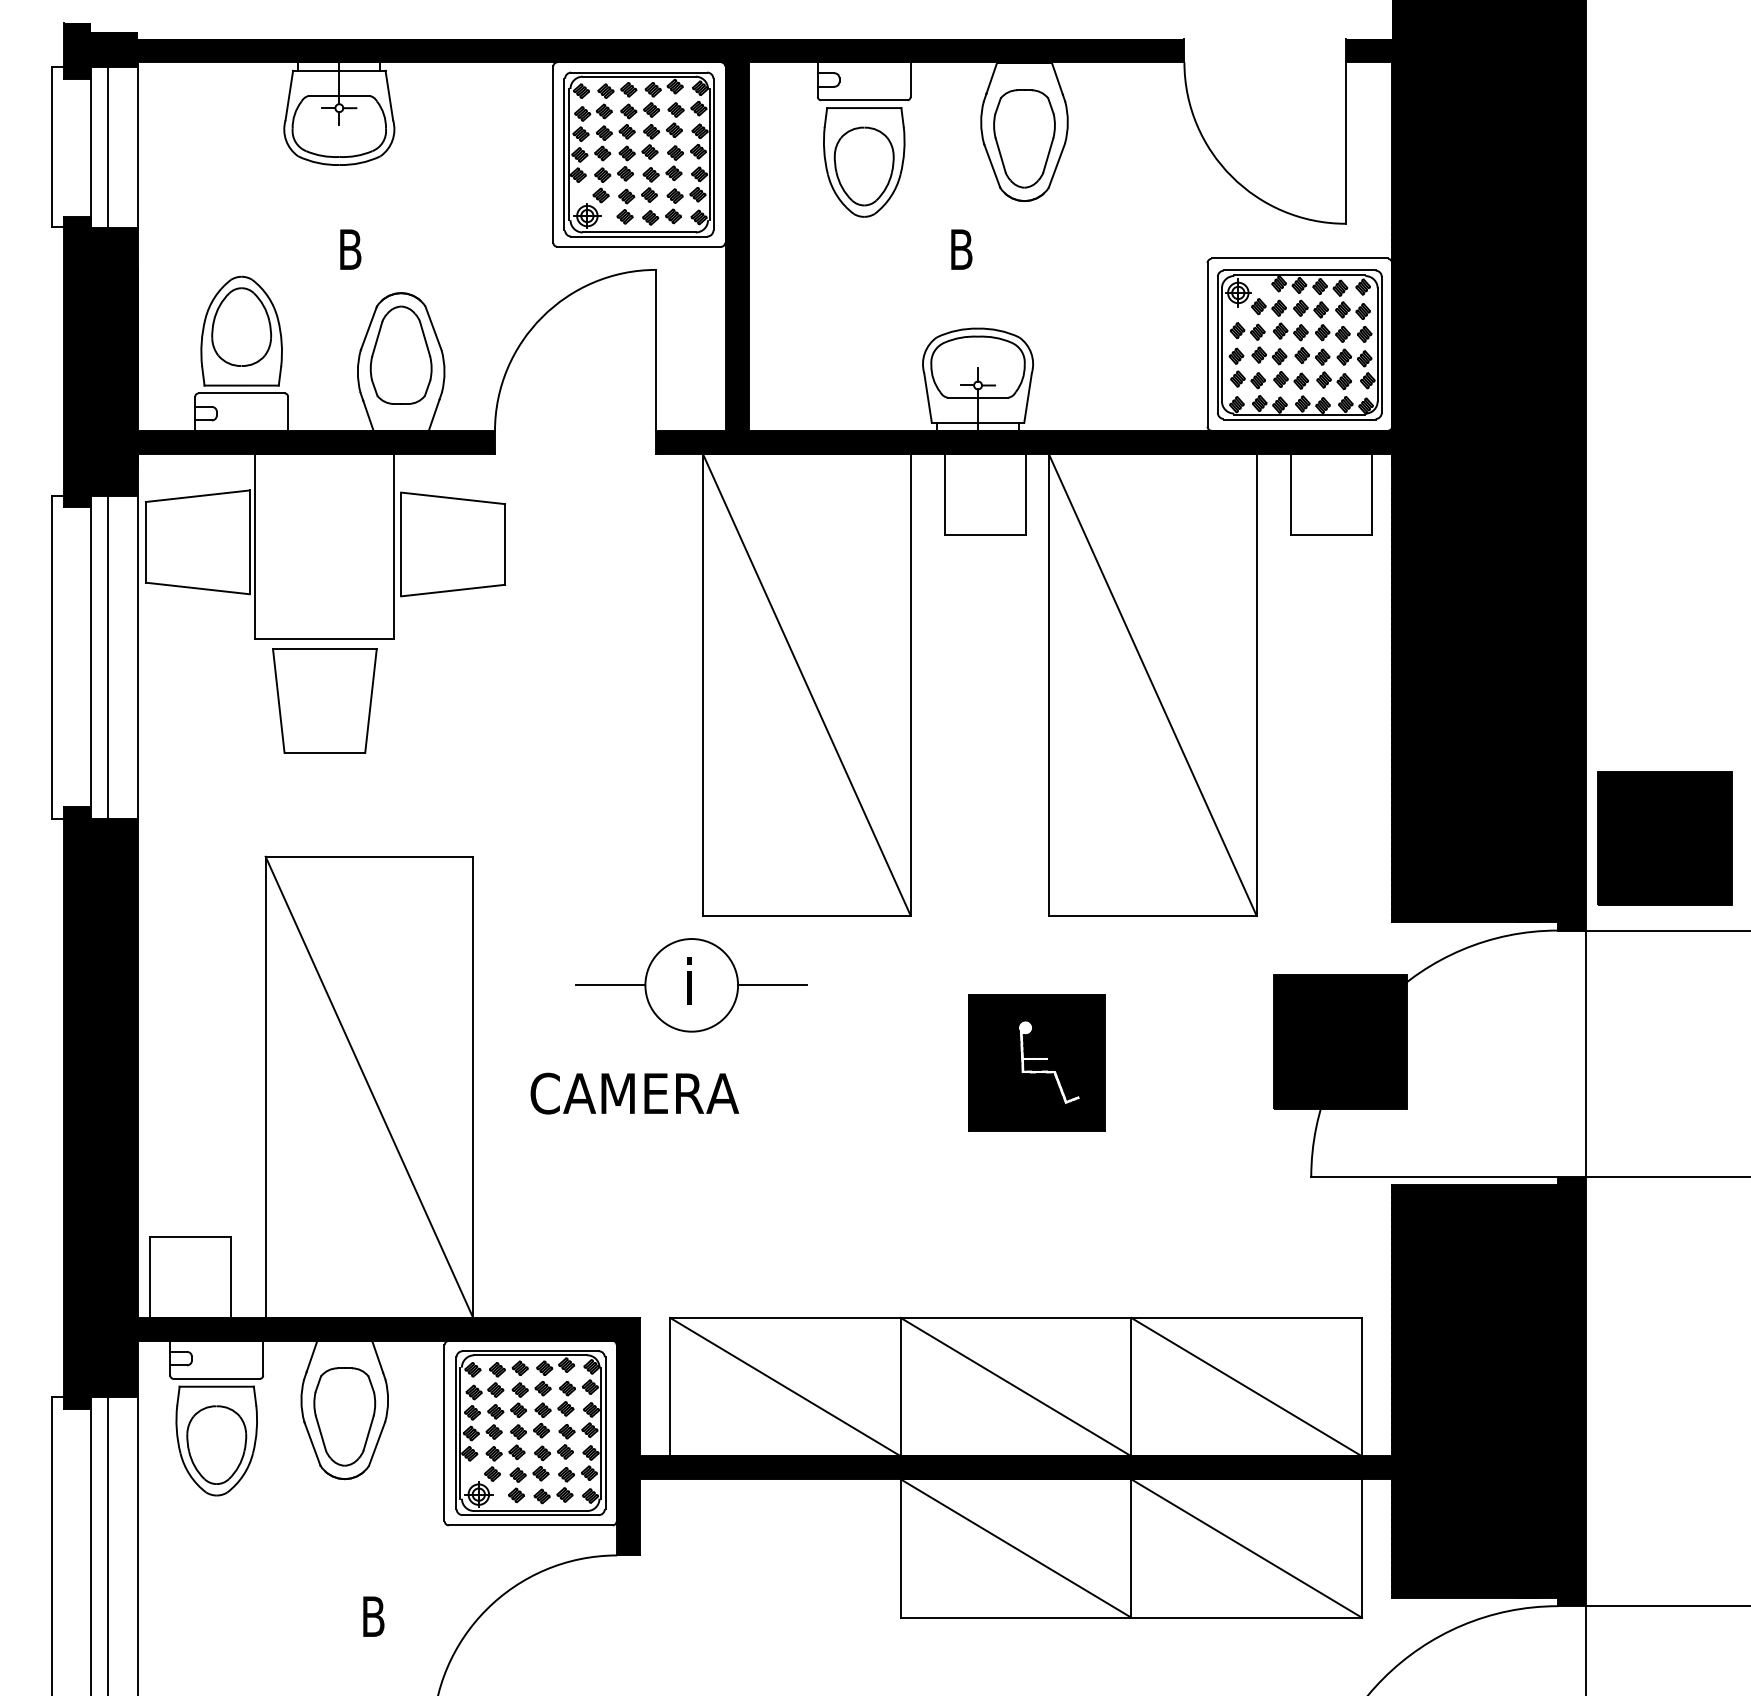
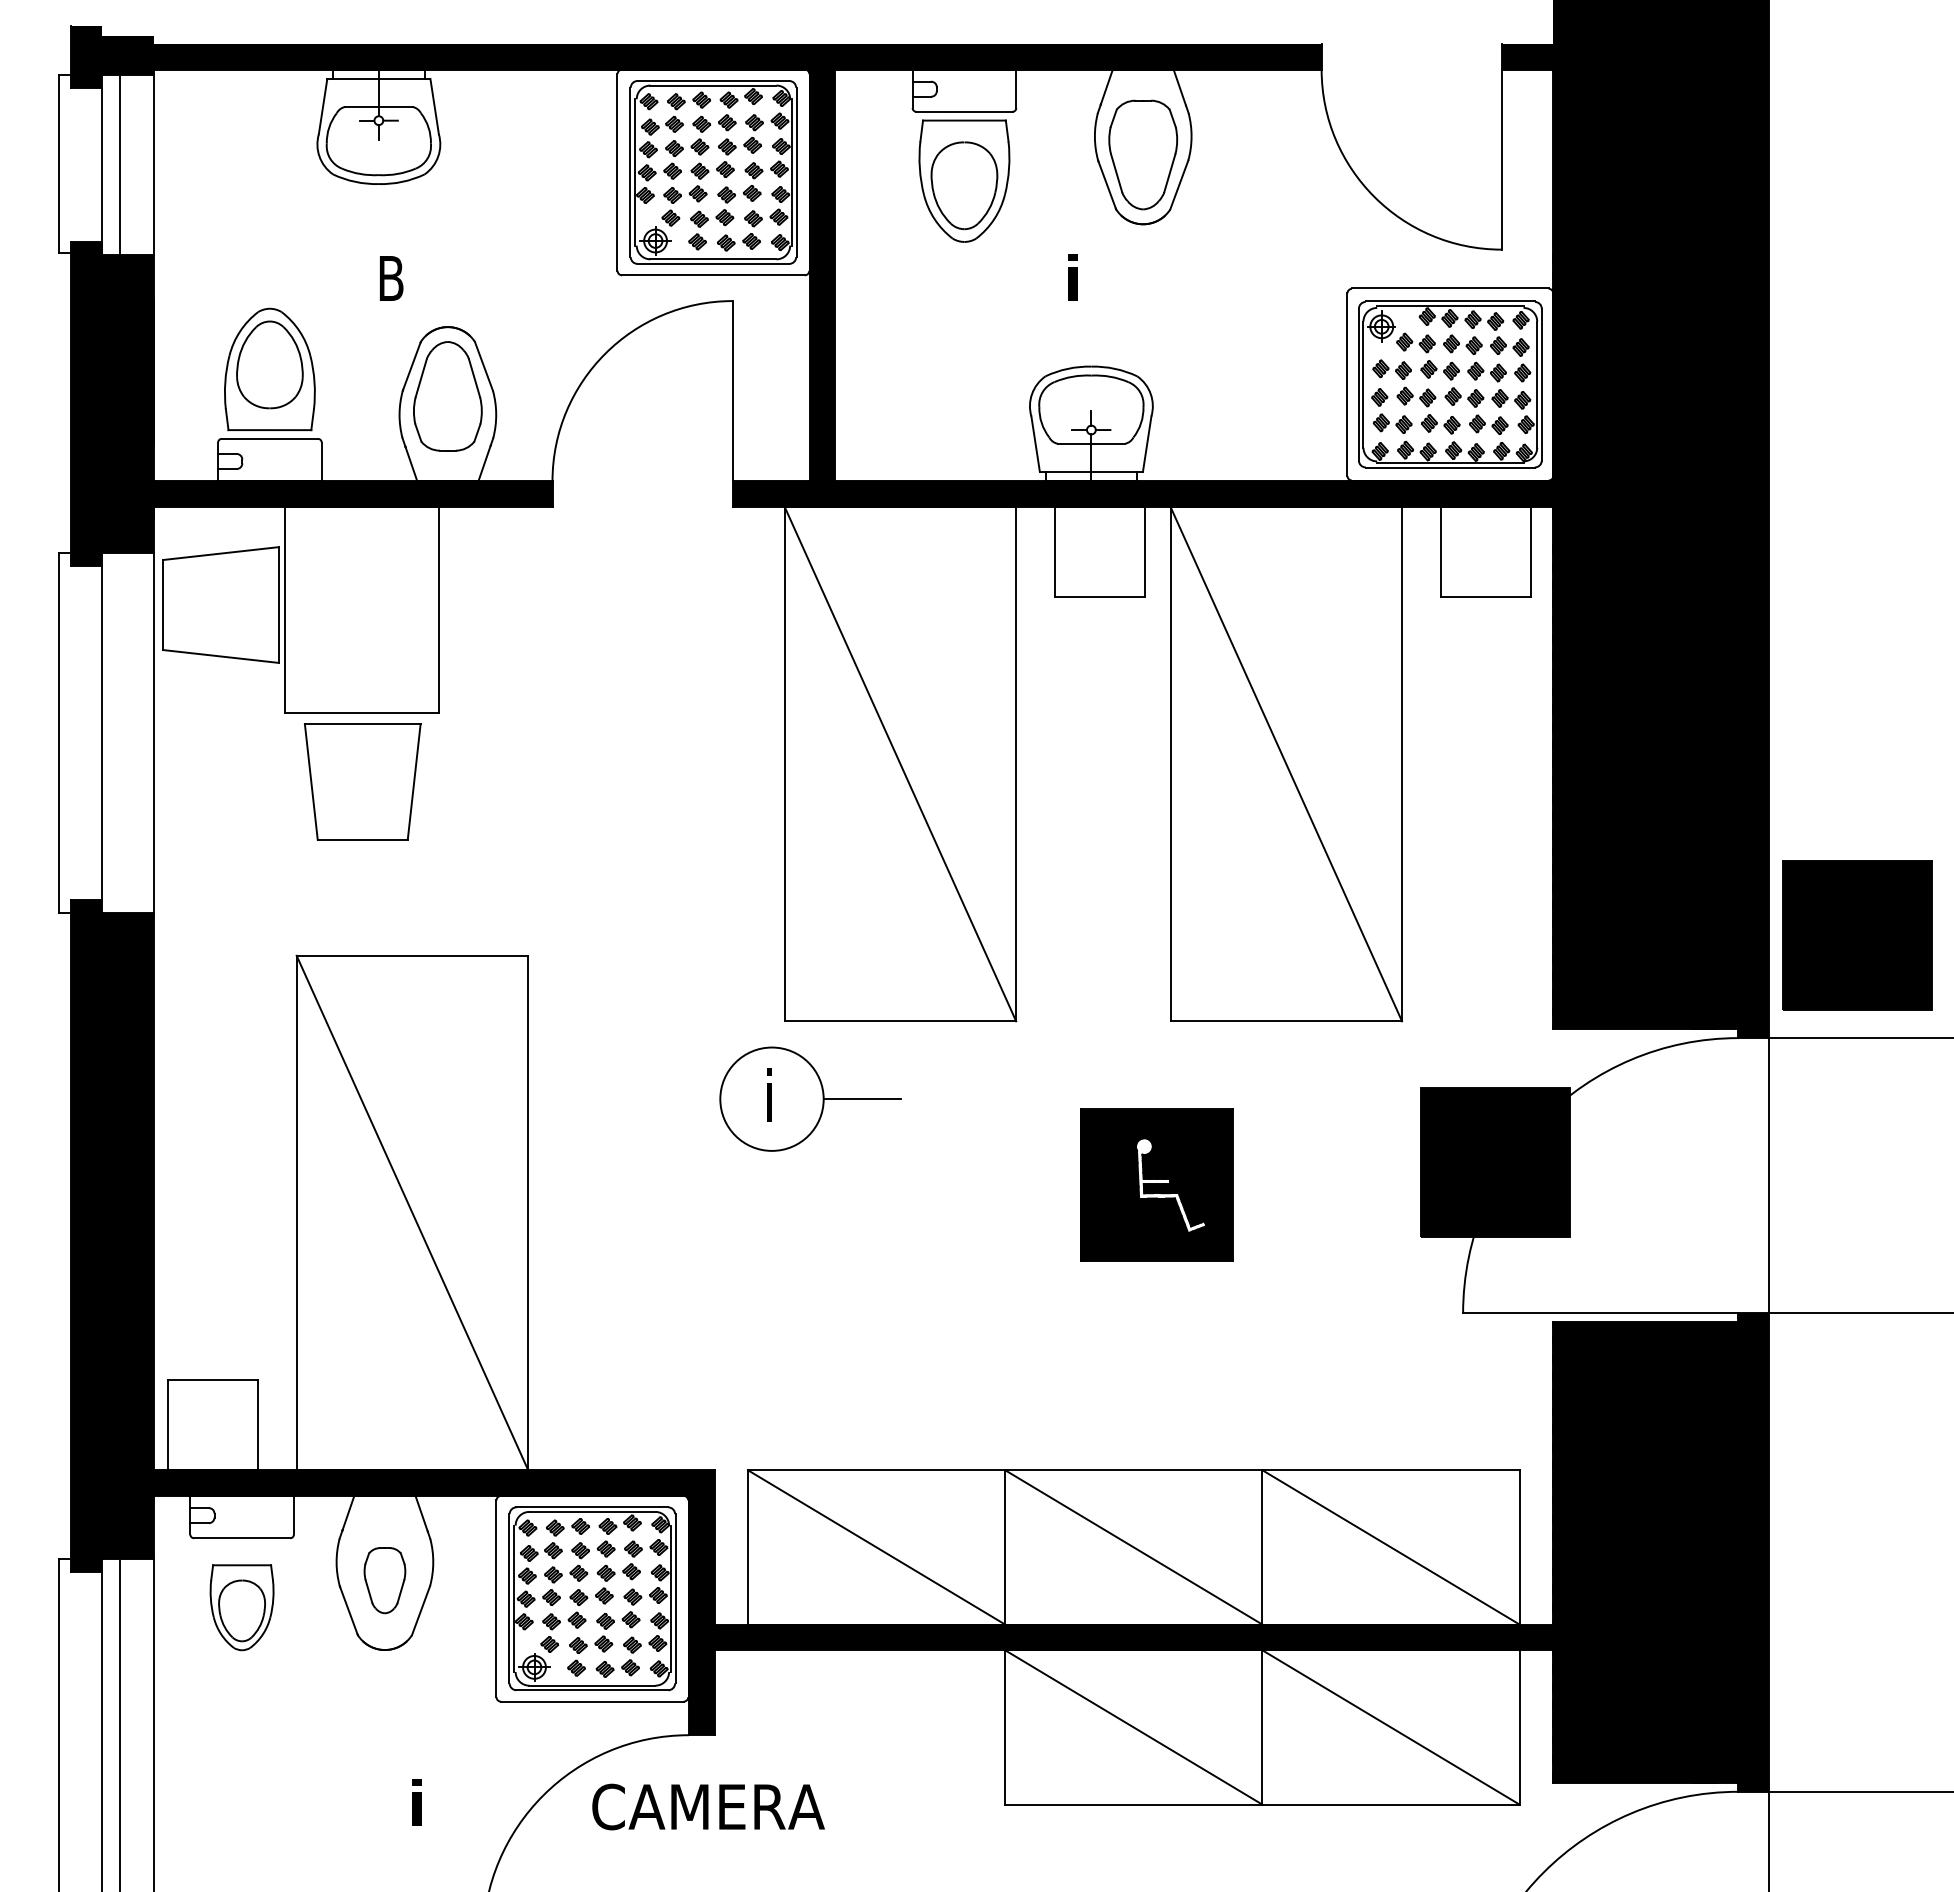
text: (962, 248) -> (1073, 277), B -> i
part: (452, 544) -> (505, 607), removed
line: (107, 657) -> (120, 733), removed
line: (610, 985) -> (681, 1099), removed
text: (634, 1093) -> (708, 1806), moved
part: (344, 1416) -> (384, 1580), size x0.6
part: (216, 1440) -> (241, 1607), size x0.7
text: (373, 1615) -> (417, 1802), B -> i

